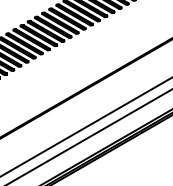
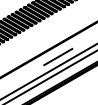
line: (103, 100) -> (58, 56), added

